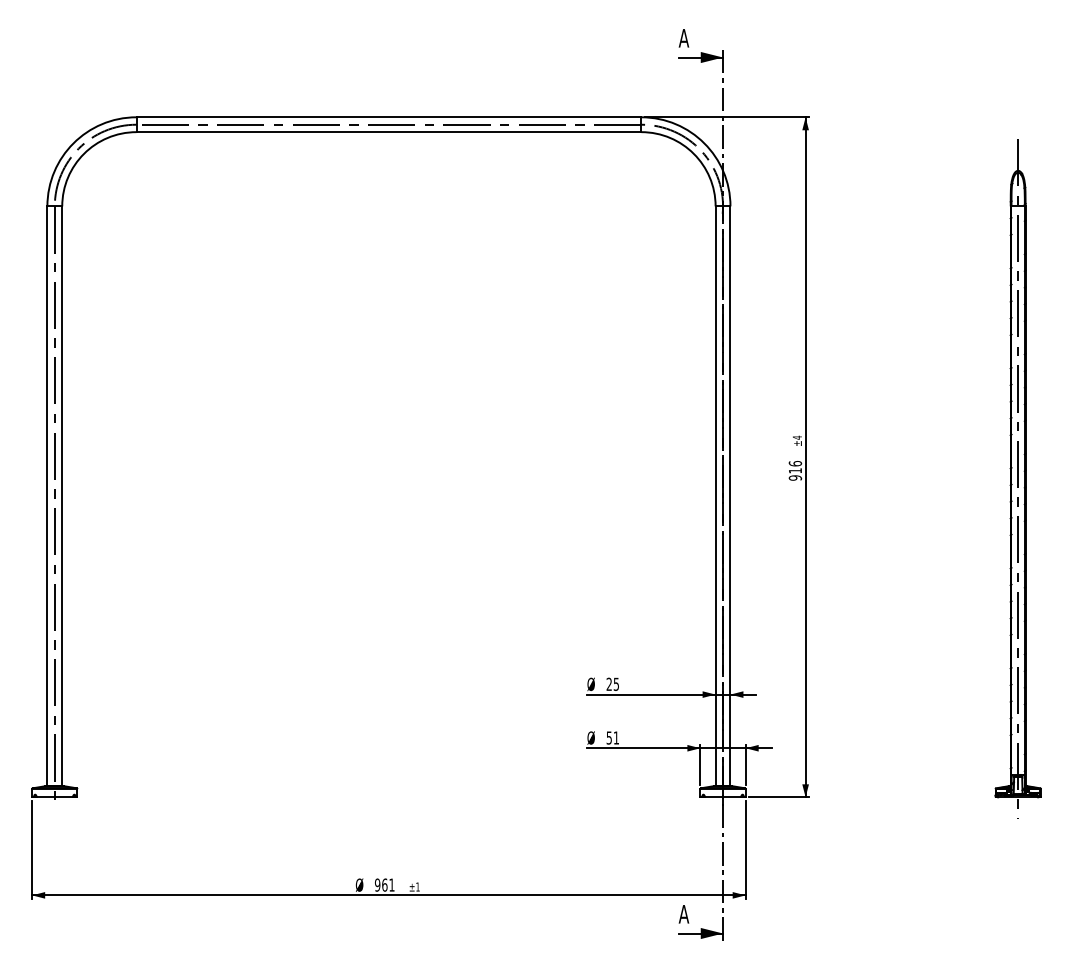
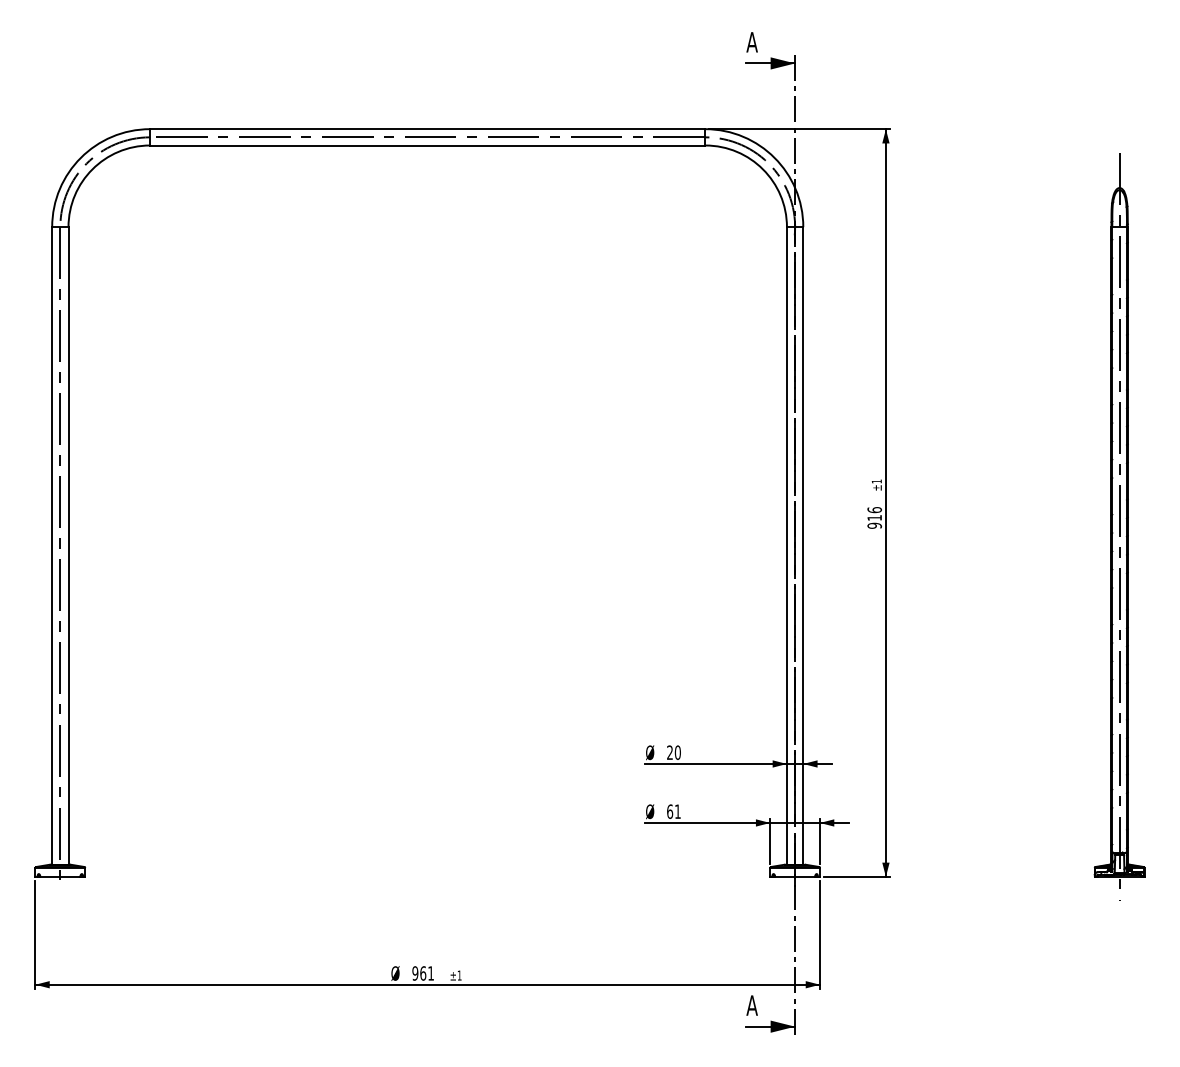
text: (797, 437) -> (876, 481), ±4 -> ±1
text: (616, 683) -> (677, 751), 25 -> 20
text: (609, 737) -> (670, 811), 51 -> 61

